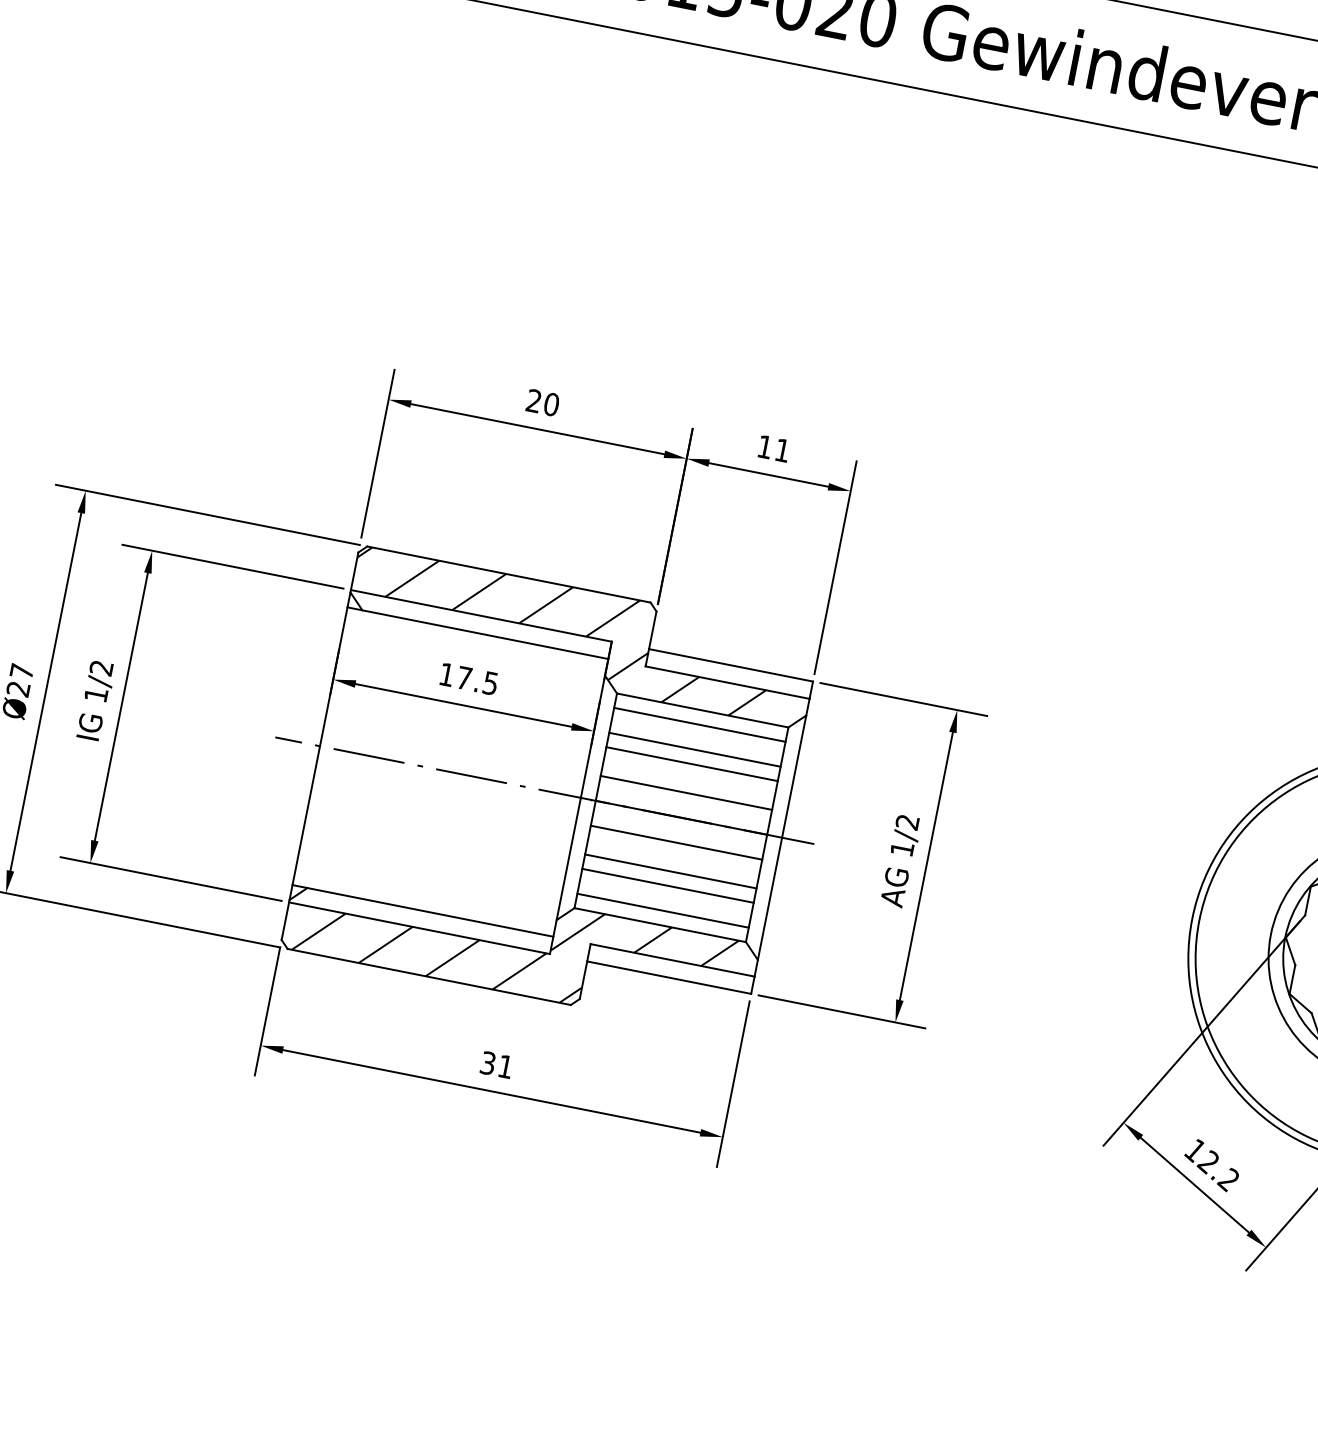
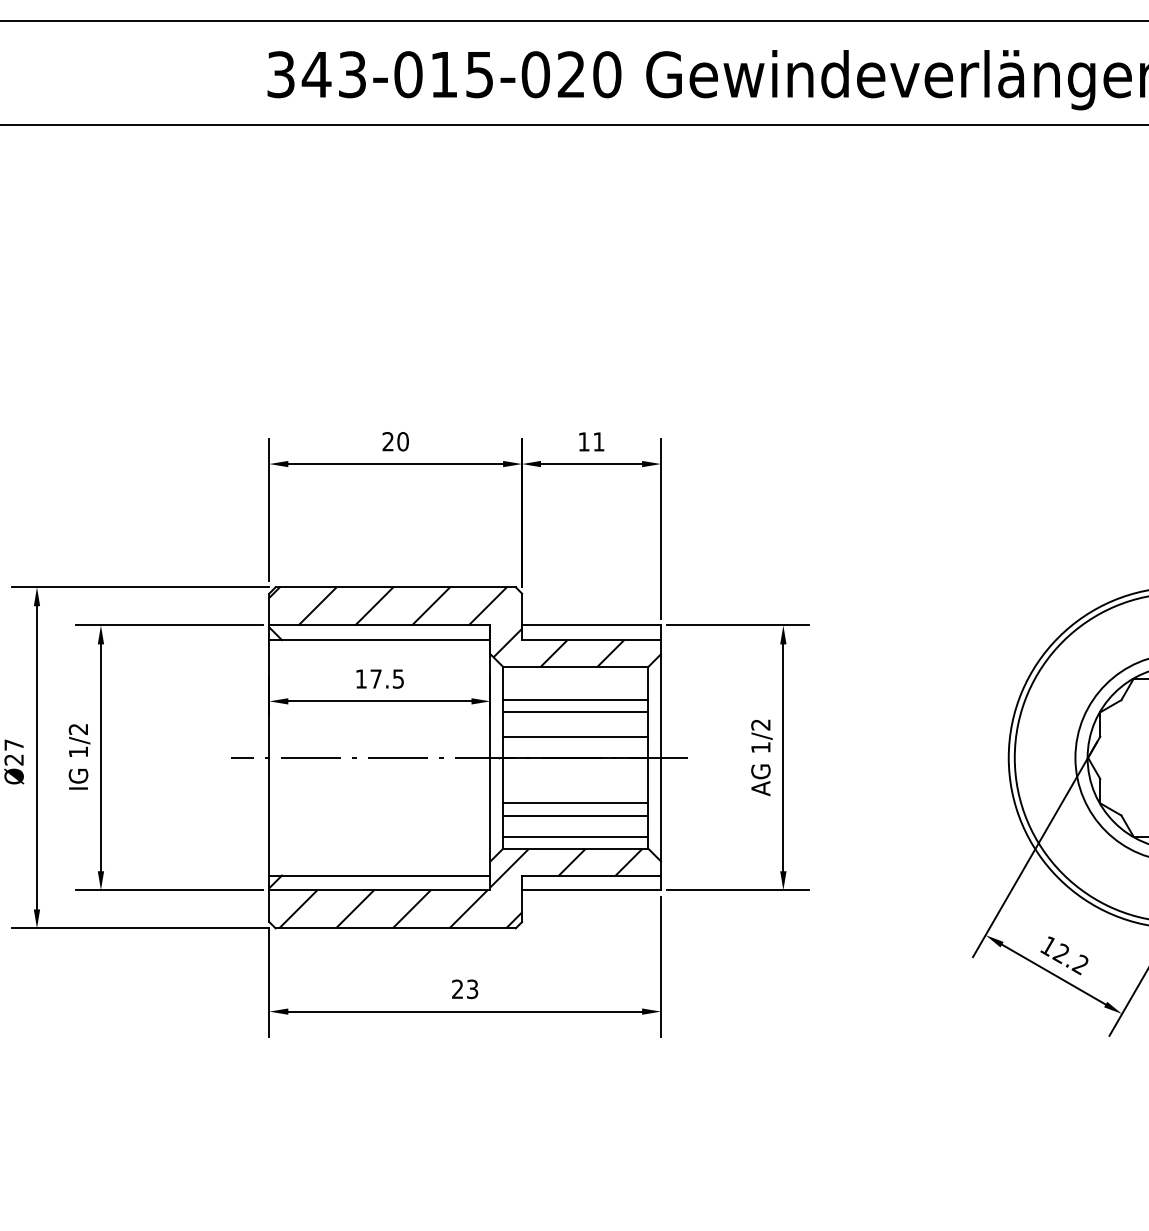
line: (699, 725) -> (575, 679), removed
line: (676, 842) -> (575, 778), removed
text: (497, 1065) -> (465, 989), 31 -> 23

